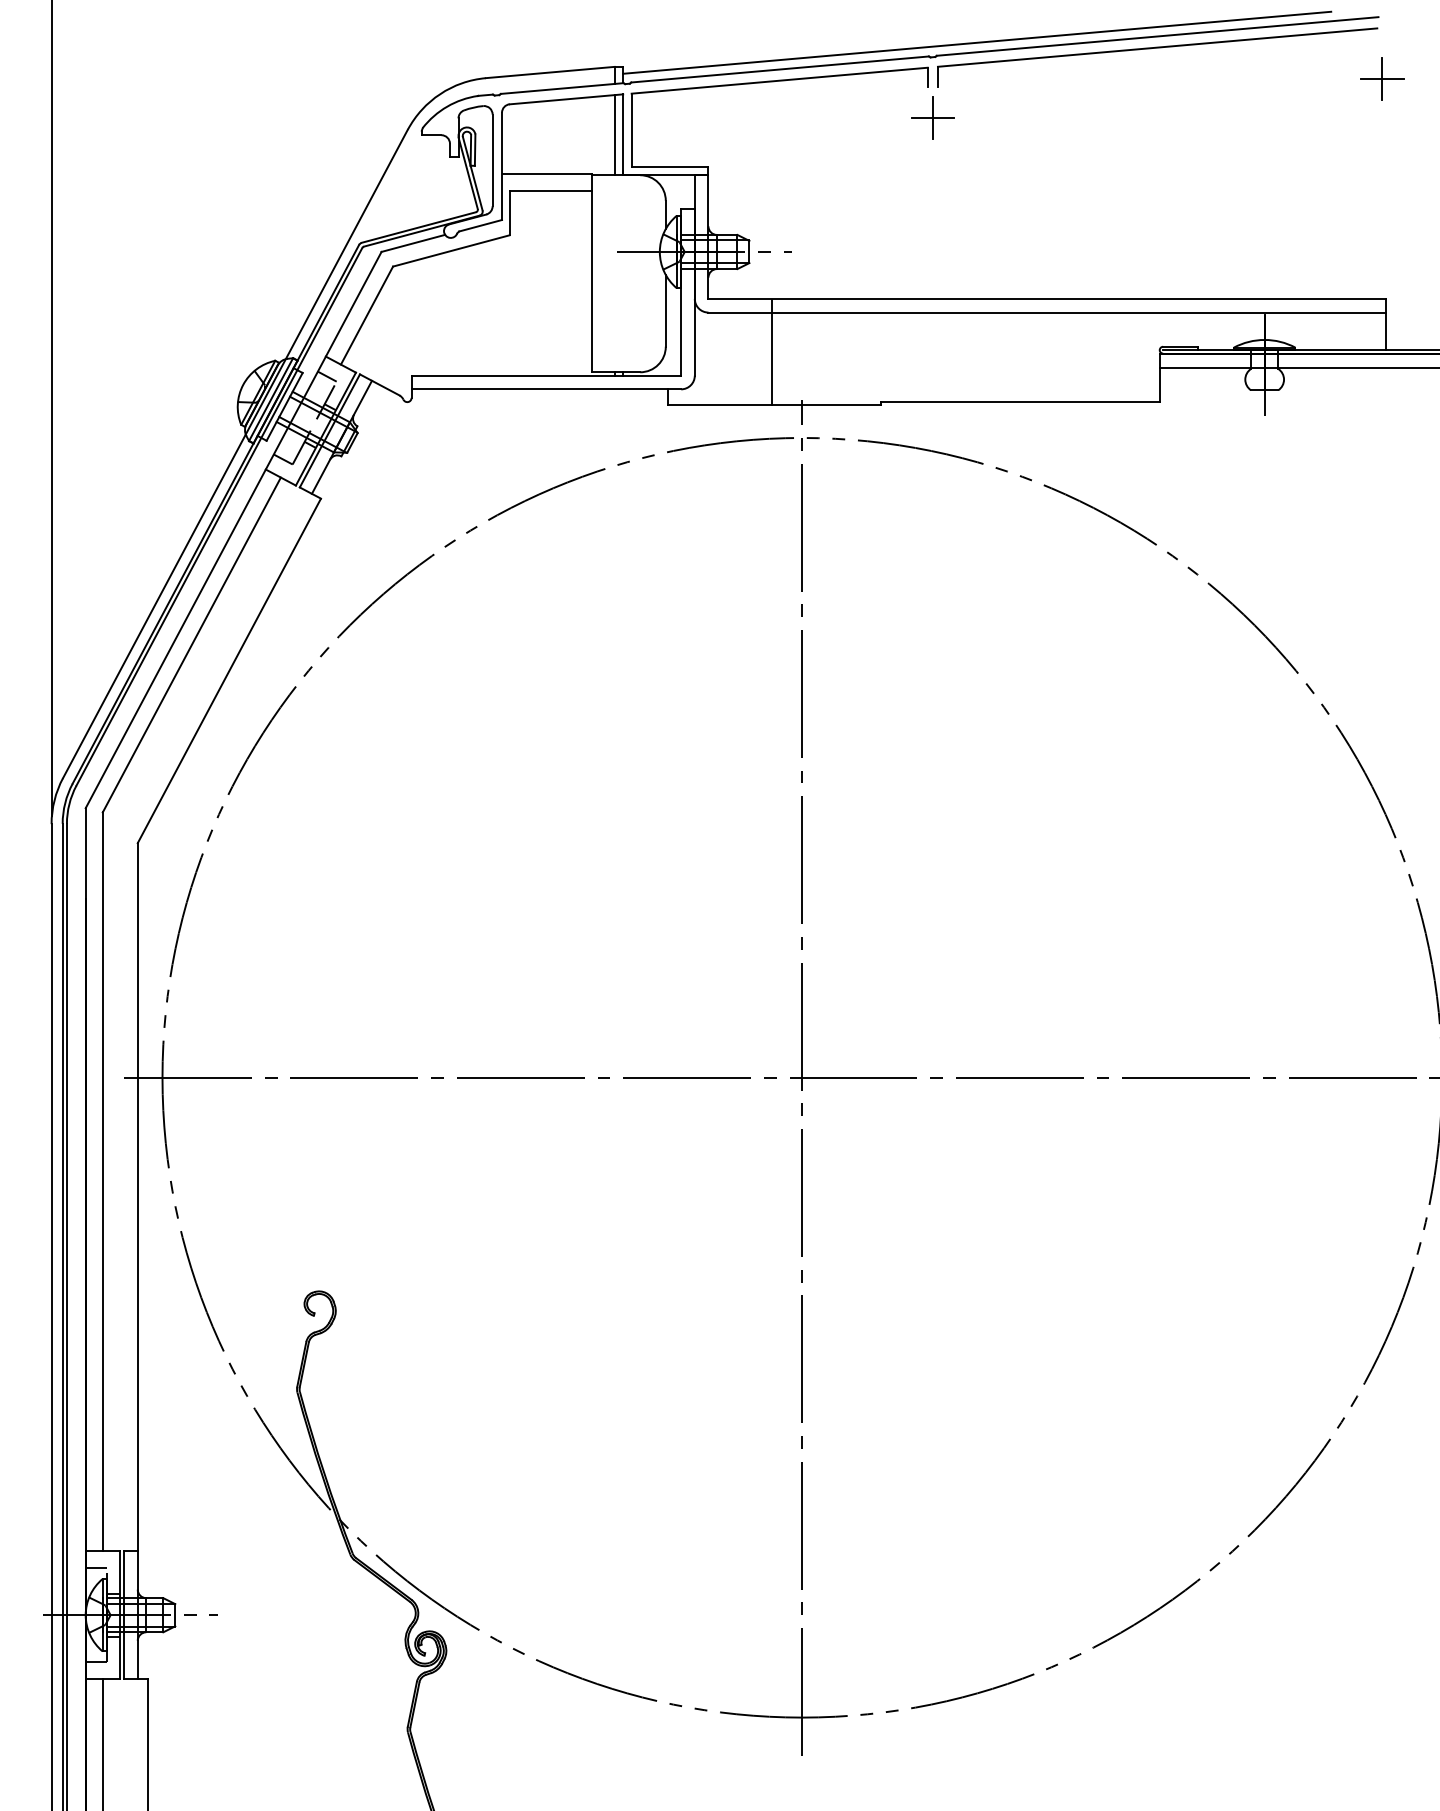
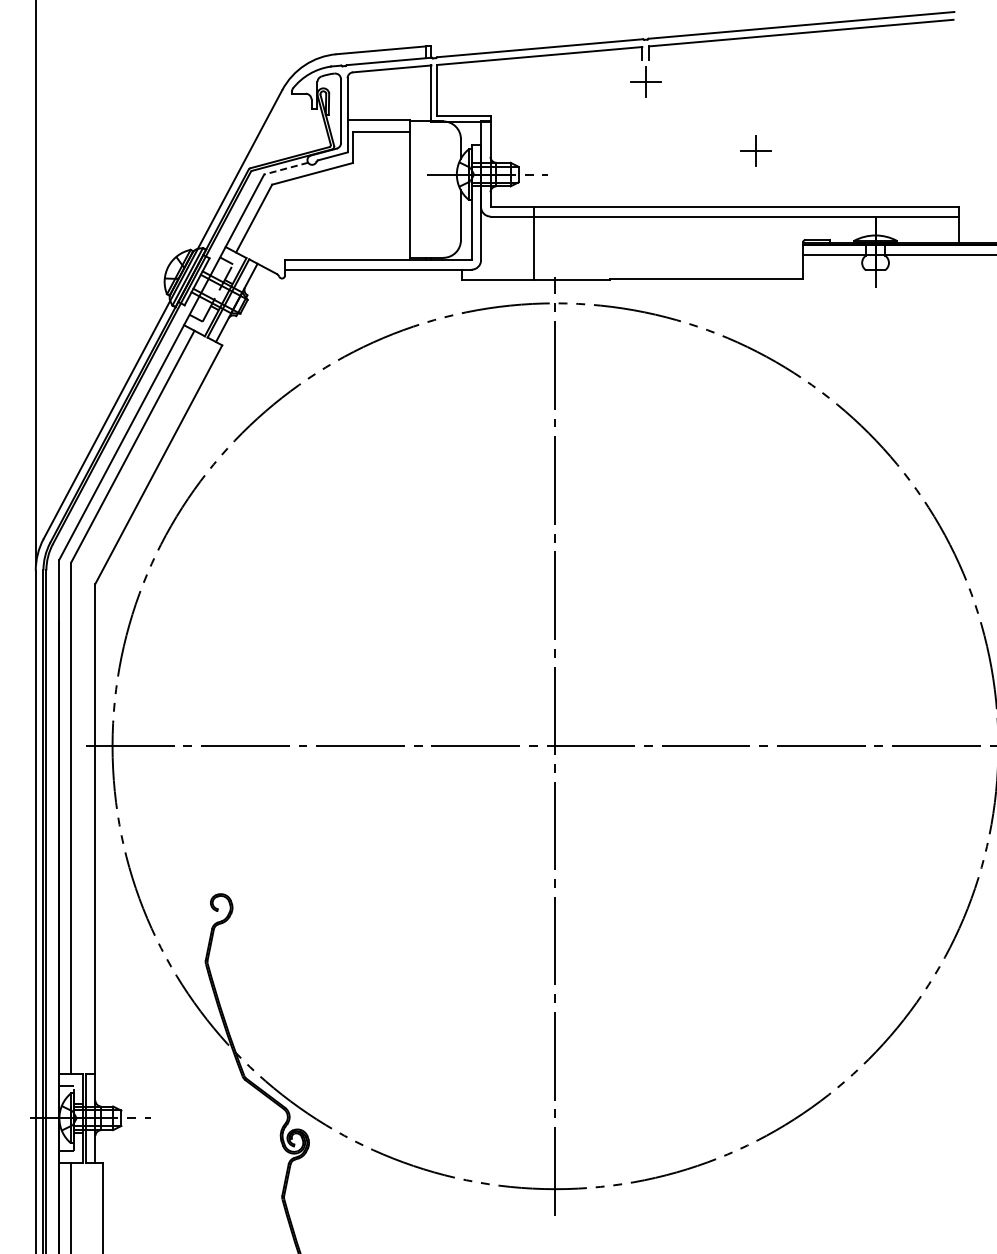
line: (977, 42) -> (676, 29), removed
part: (1381, 78) -> (755, 150), moved
line: (614, 134) -> (425, 93), removed
line: (413, 243) -> (286, 168), solid -> dashed

